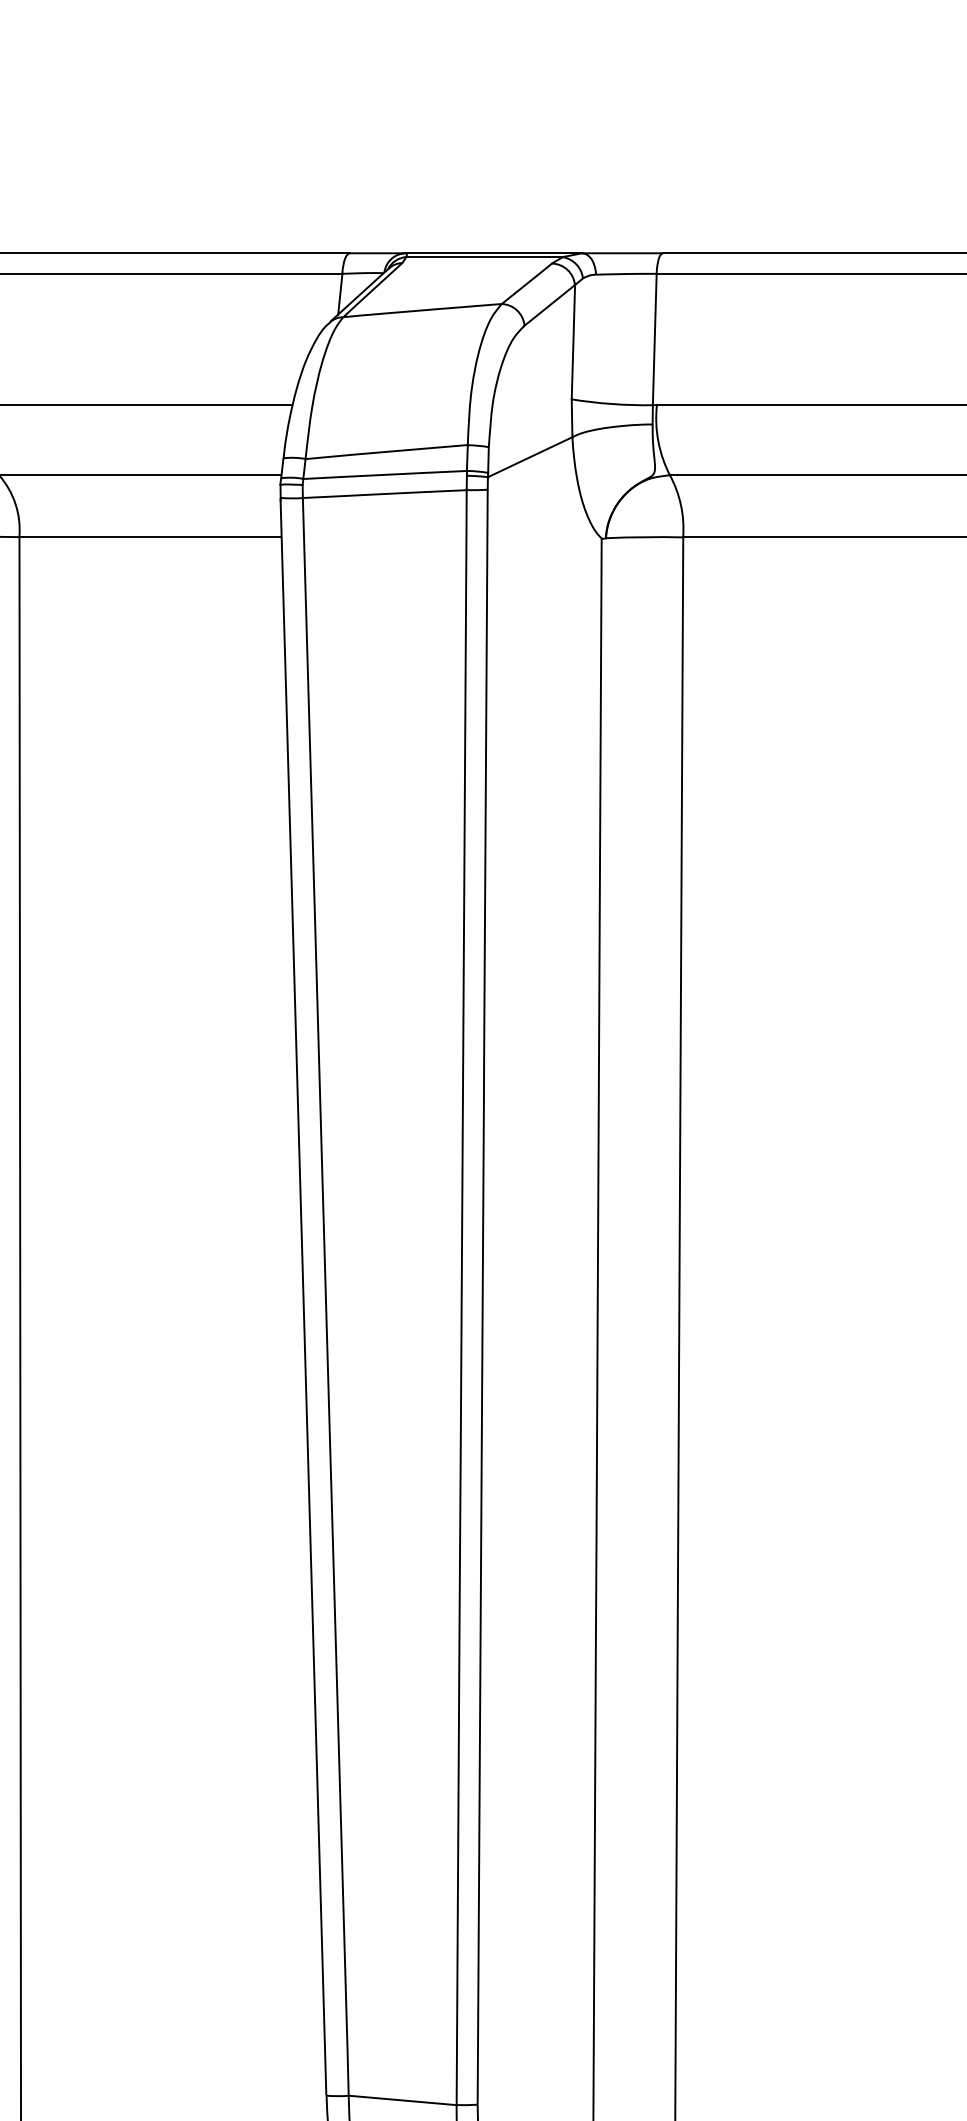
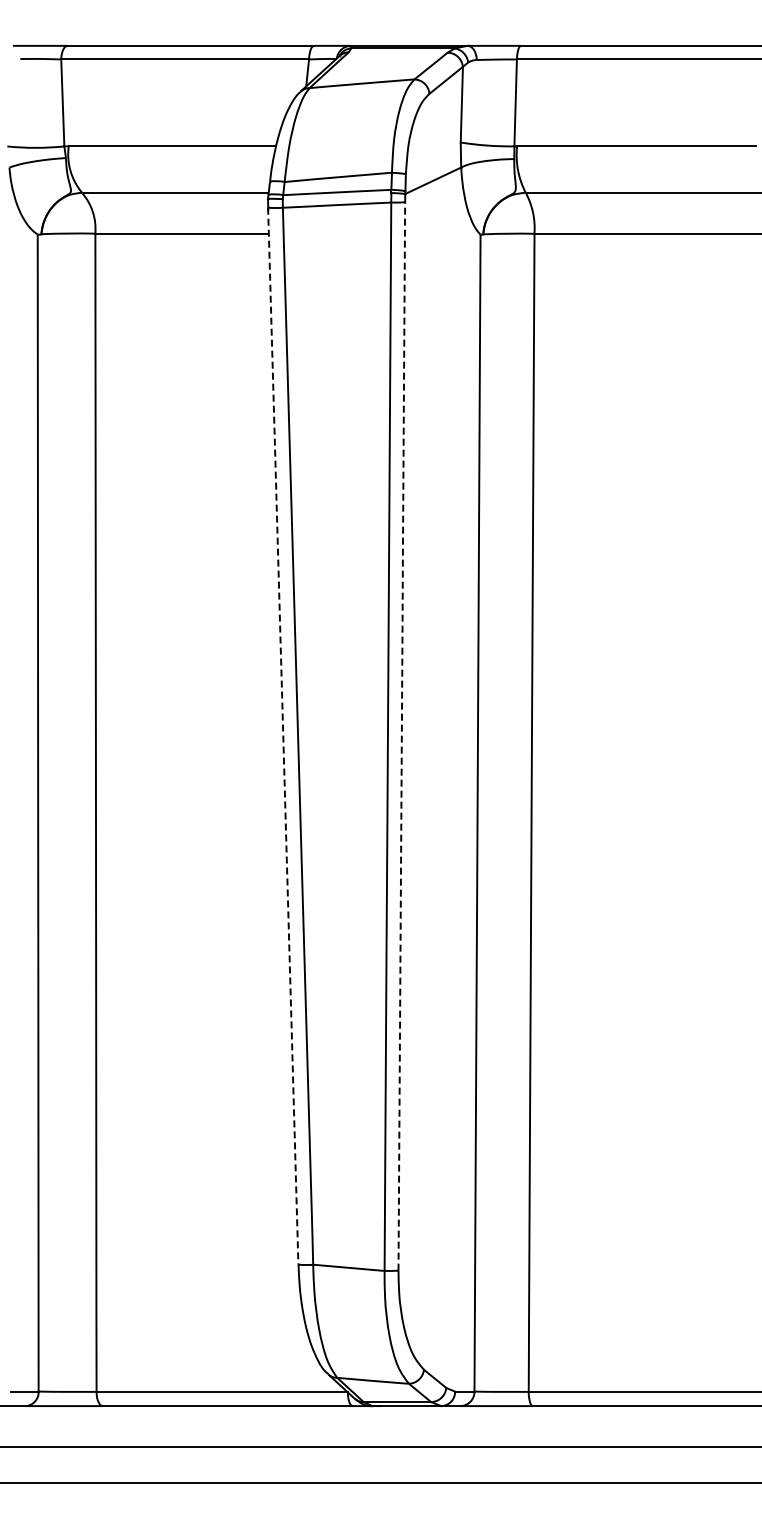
line: (482, 1294) -> (401, 734), solid -> dashed
line: (303, 1297) -> (283, 736), solid -> dashed

